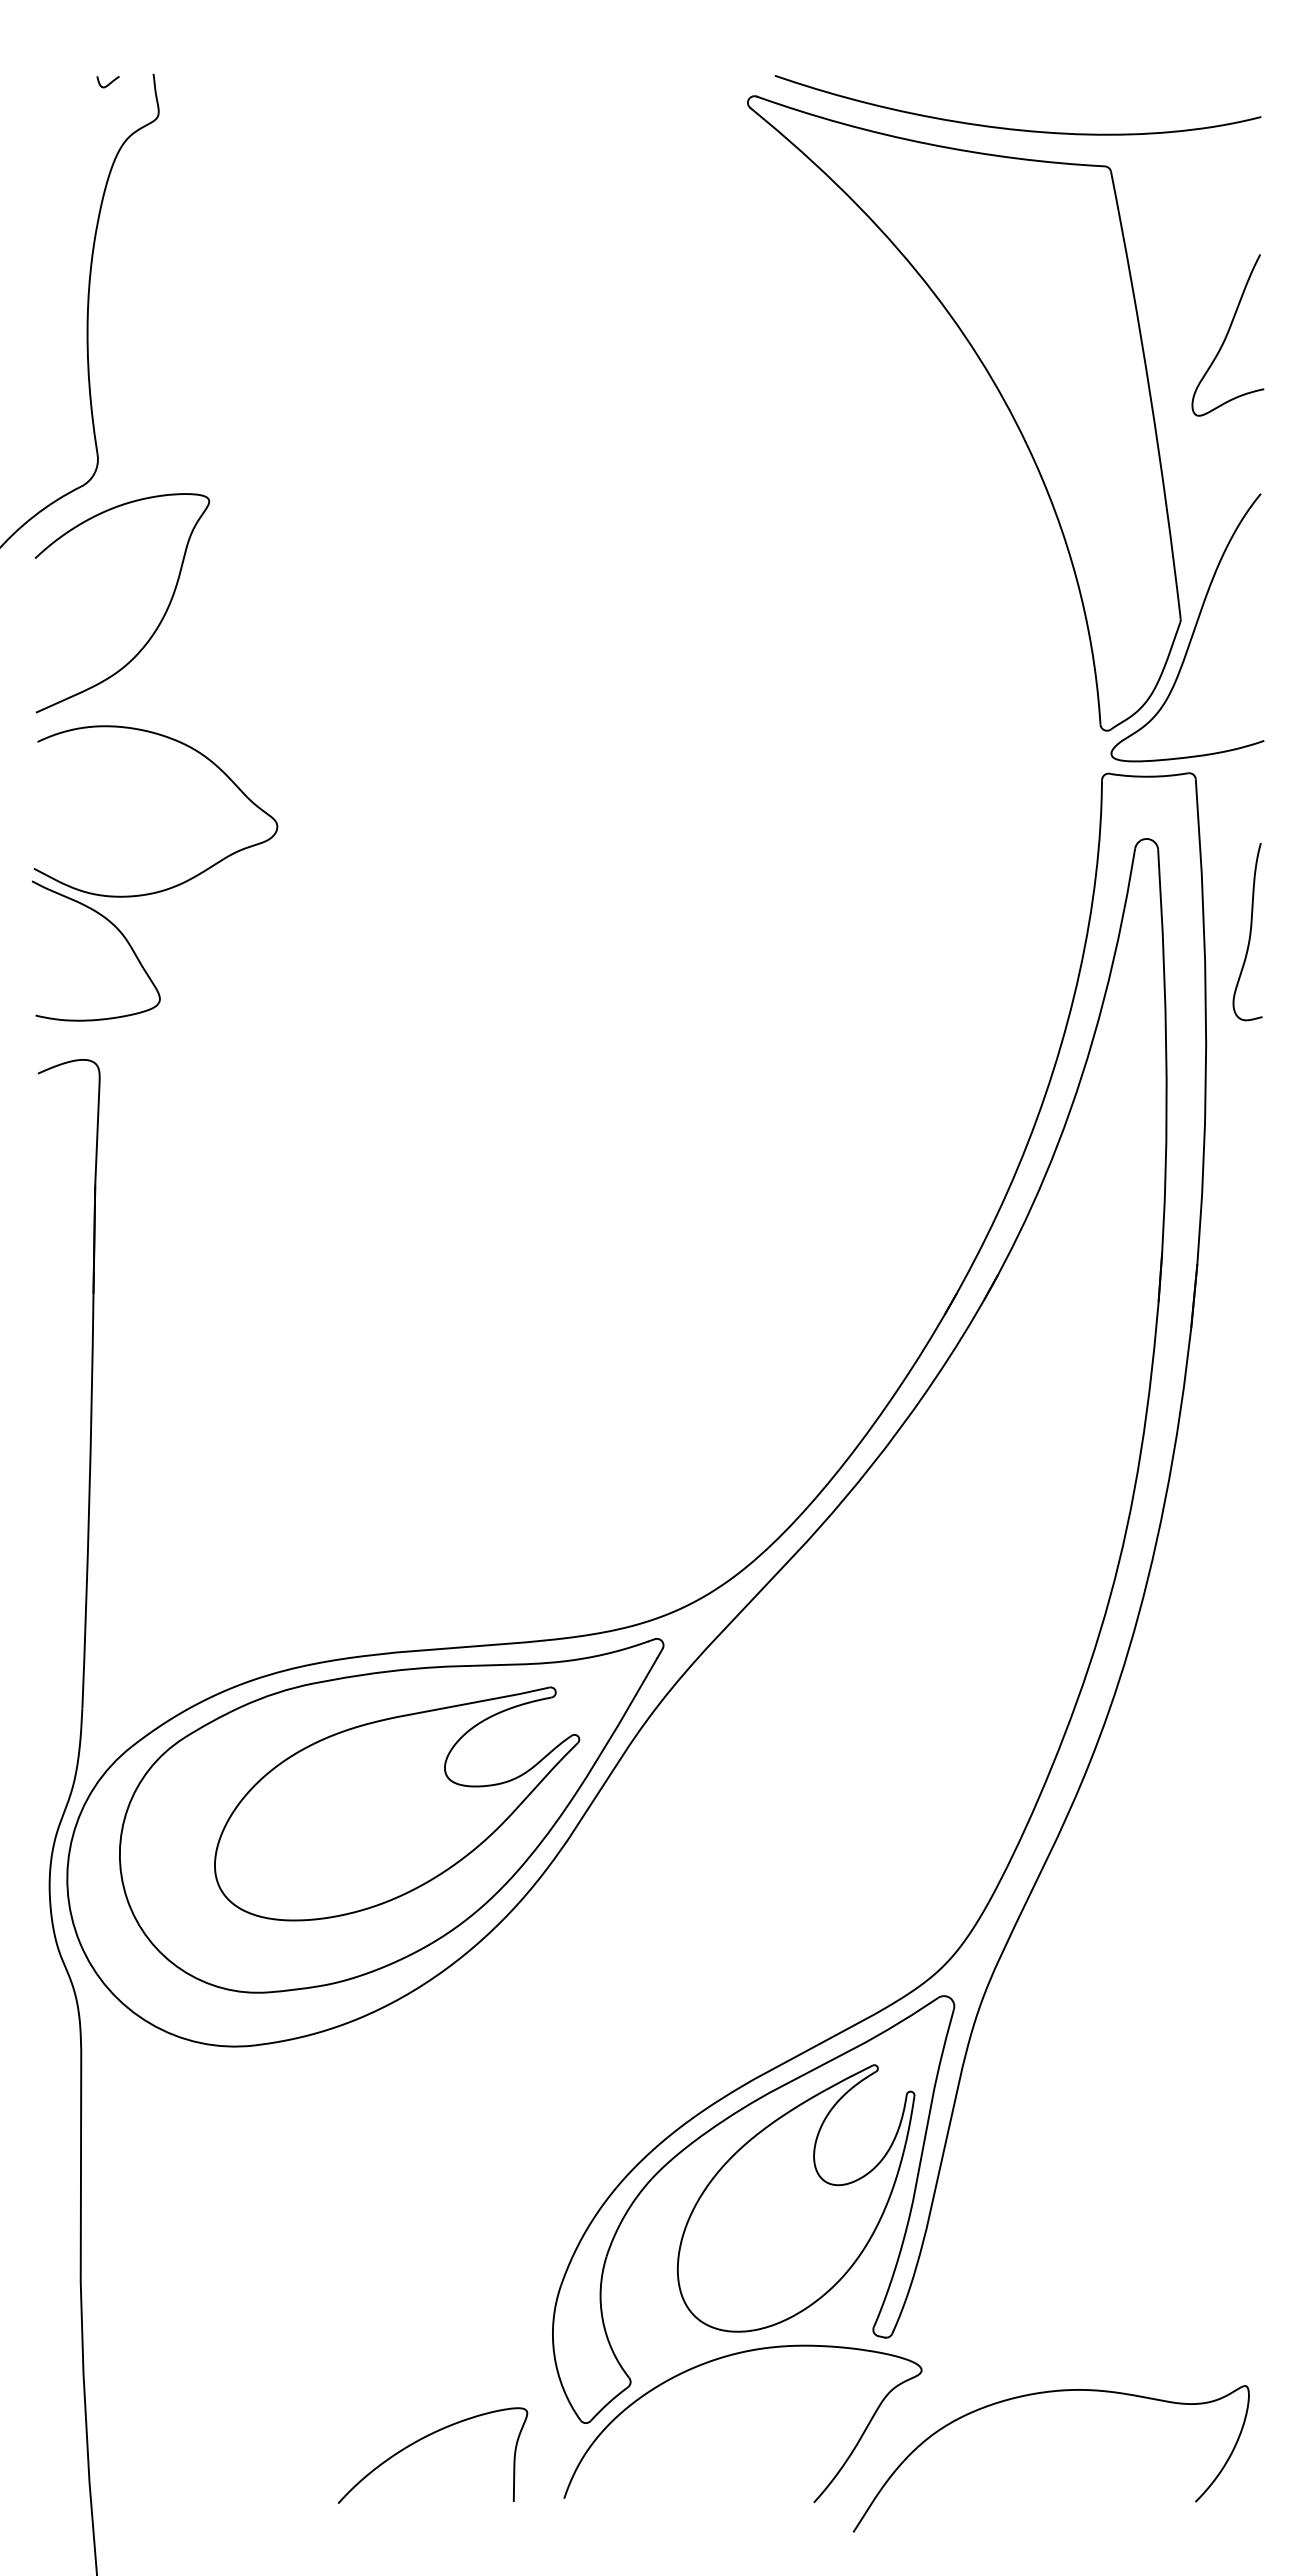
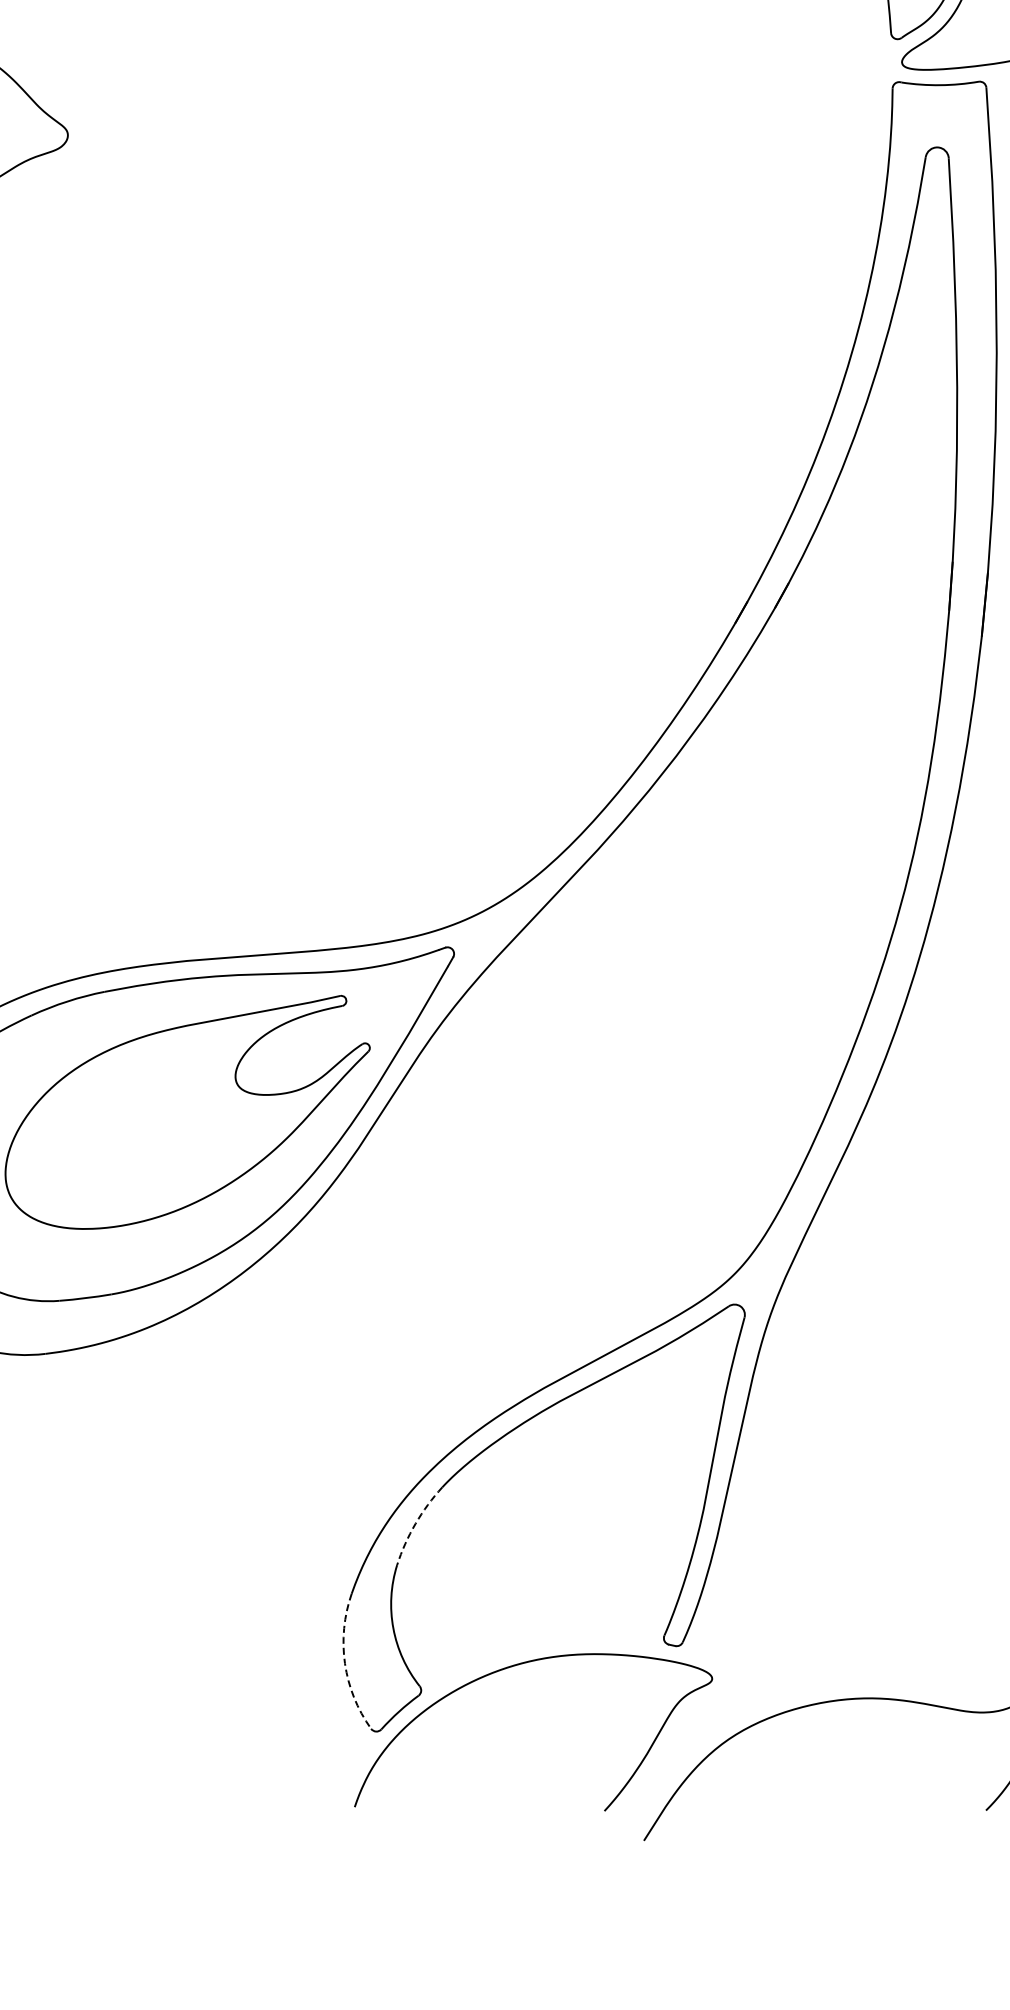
part: (795, 2198) -> (586, 1506), removed
arc: (625, 2215) -> (416, 1523), solid -> dashed
arc: (554, 2355) -> (345, 1663), solid -> dashed
curve: (424, 2438) -> (215, 1746), removed

